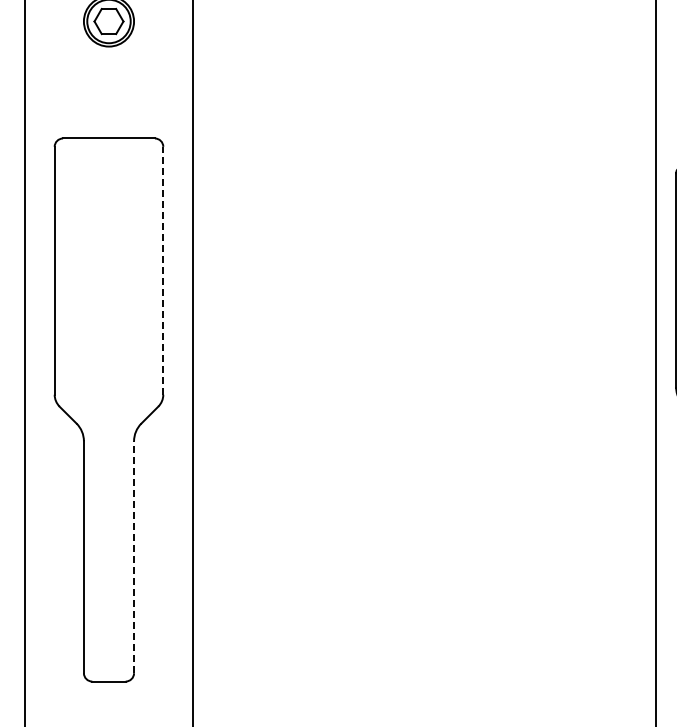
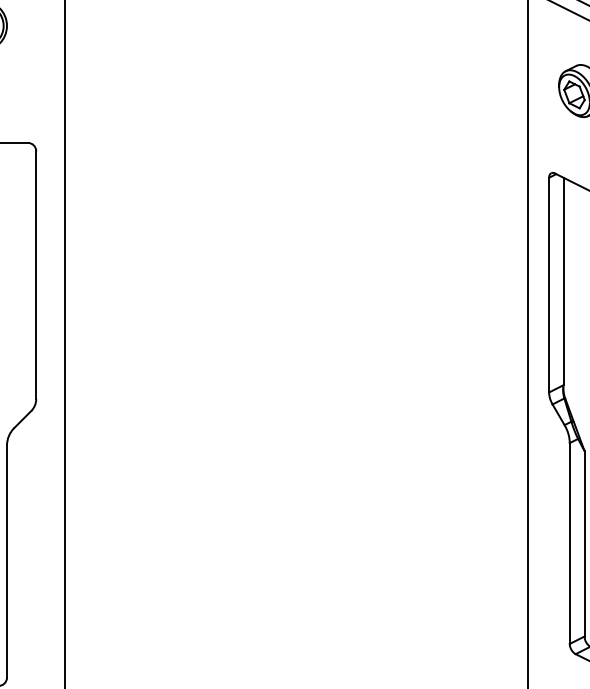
line: (163, 270) -> (36, 274), dashed -> solid
line: (134, 557) -> (7, 561), dashed -> solid

